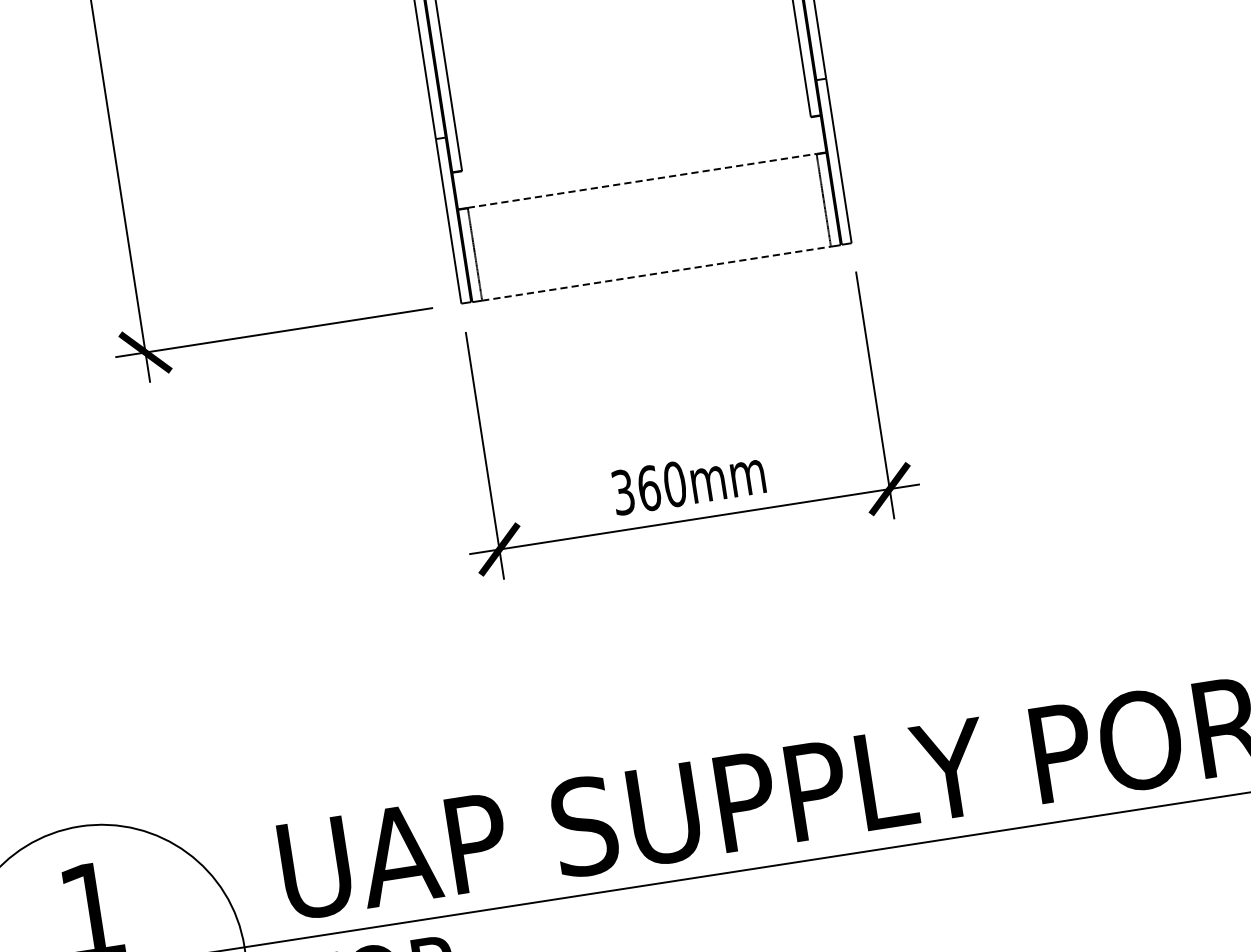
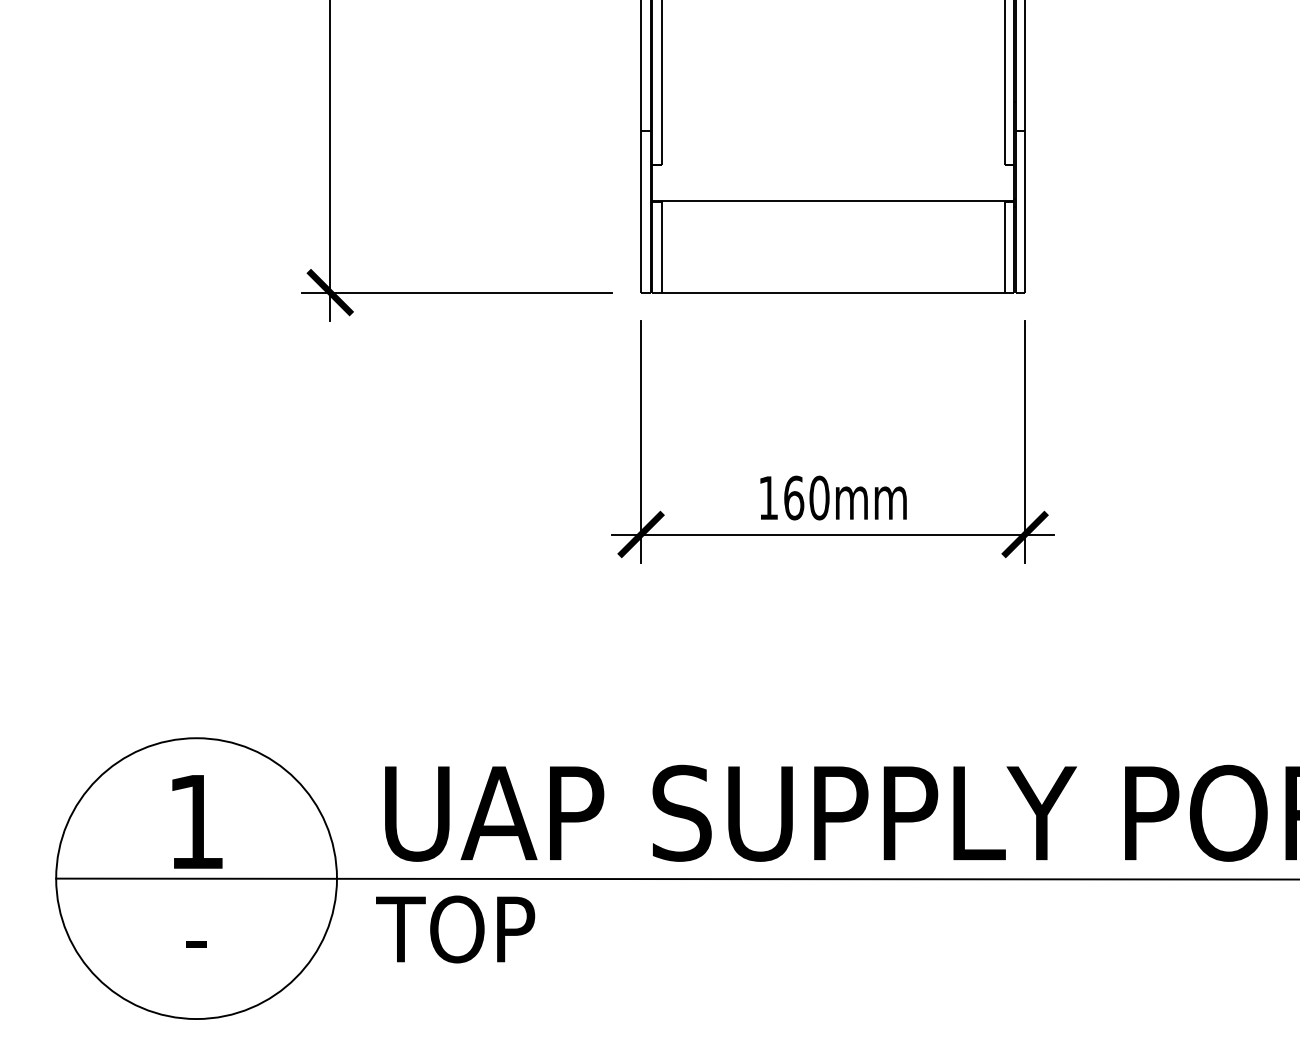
line: (642, 180) -> (833, 201), dashed -> solid
line: (656, 273) -> (833, 292), dashed -> solid
text: (623, 491) -> (768, 497), 360mm -> 160mm

